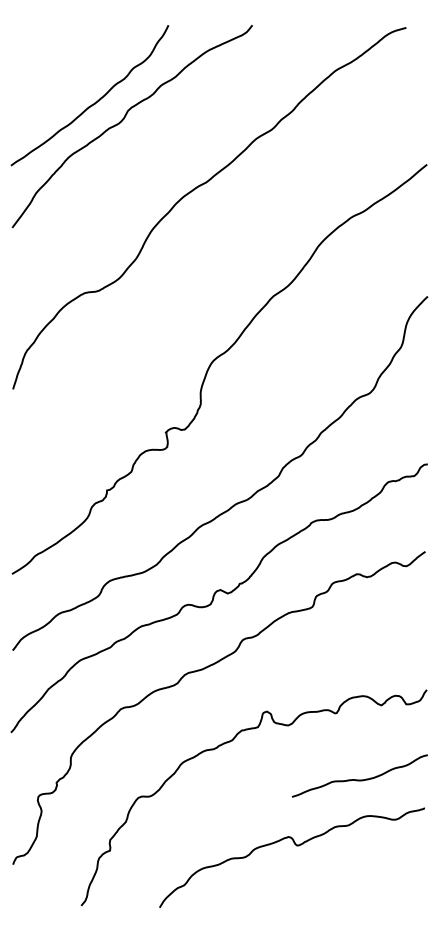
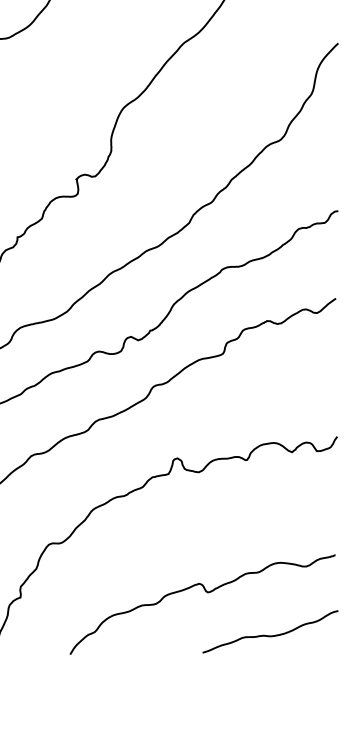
curve: (359, 779) -> (270, 635), moved

